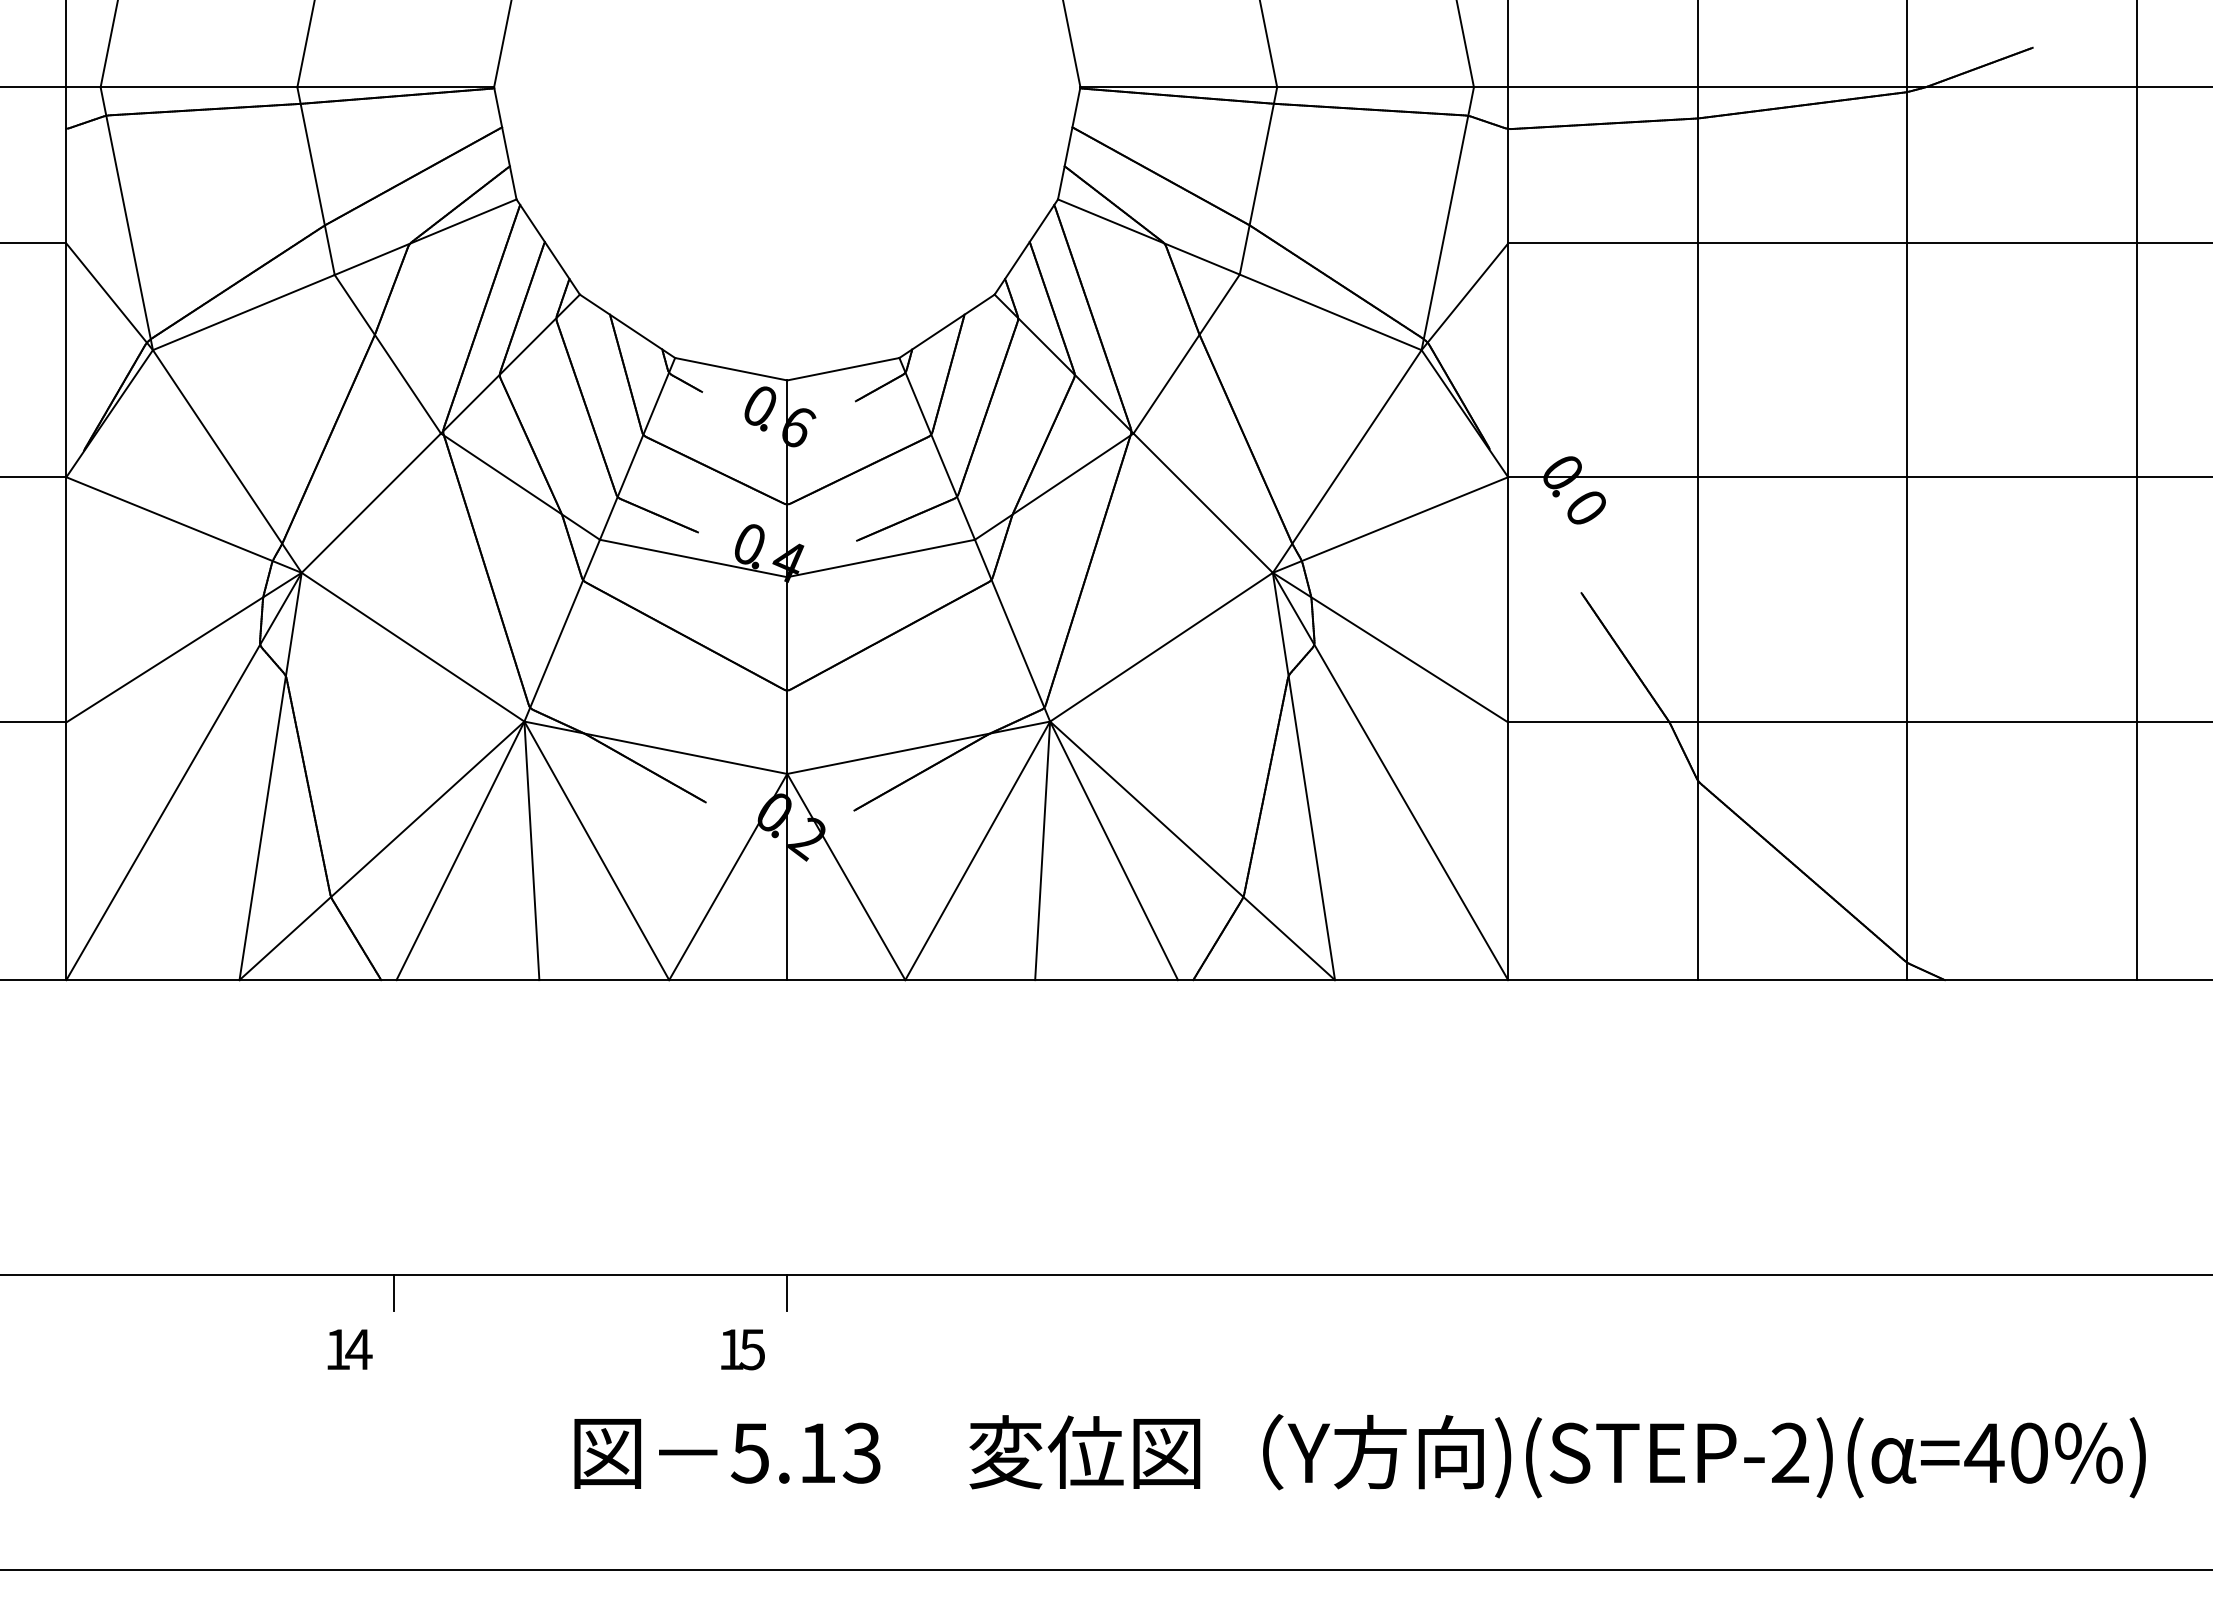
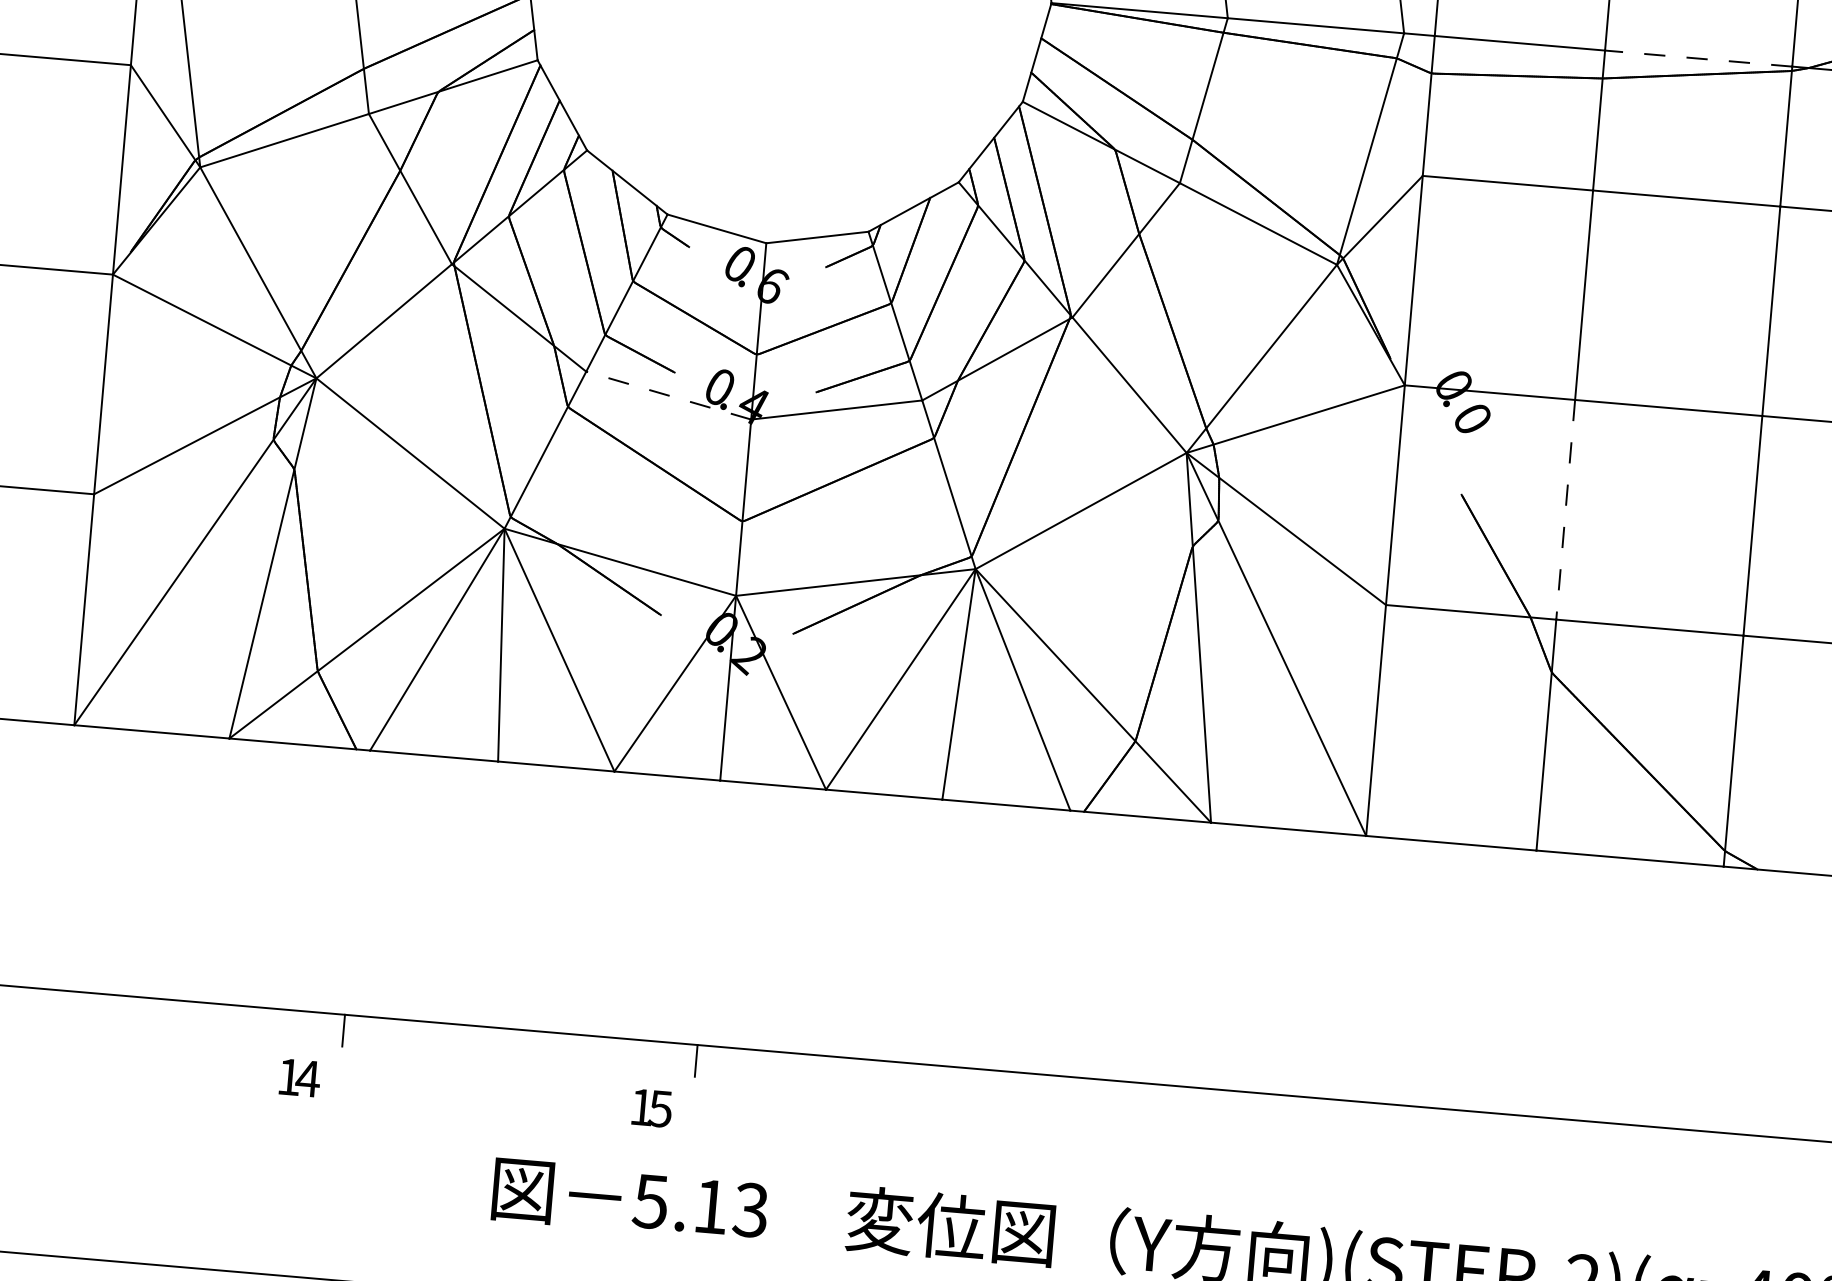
line: (1802, 87) -> (1698, 58), solid -> dashed
line: (693, 558) -> (668, 395), solid -> dashed
line: (1698, 599) -> (1565, 509), solid -> dashed

